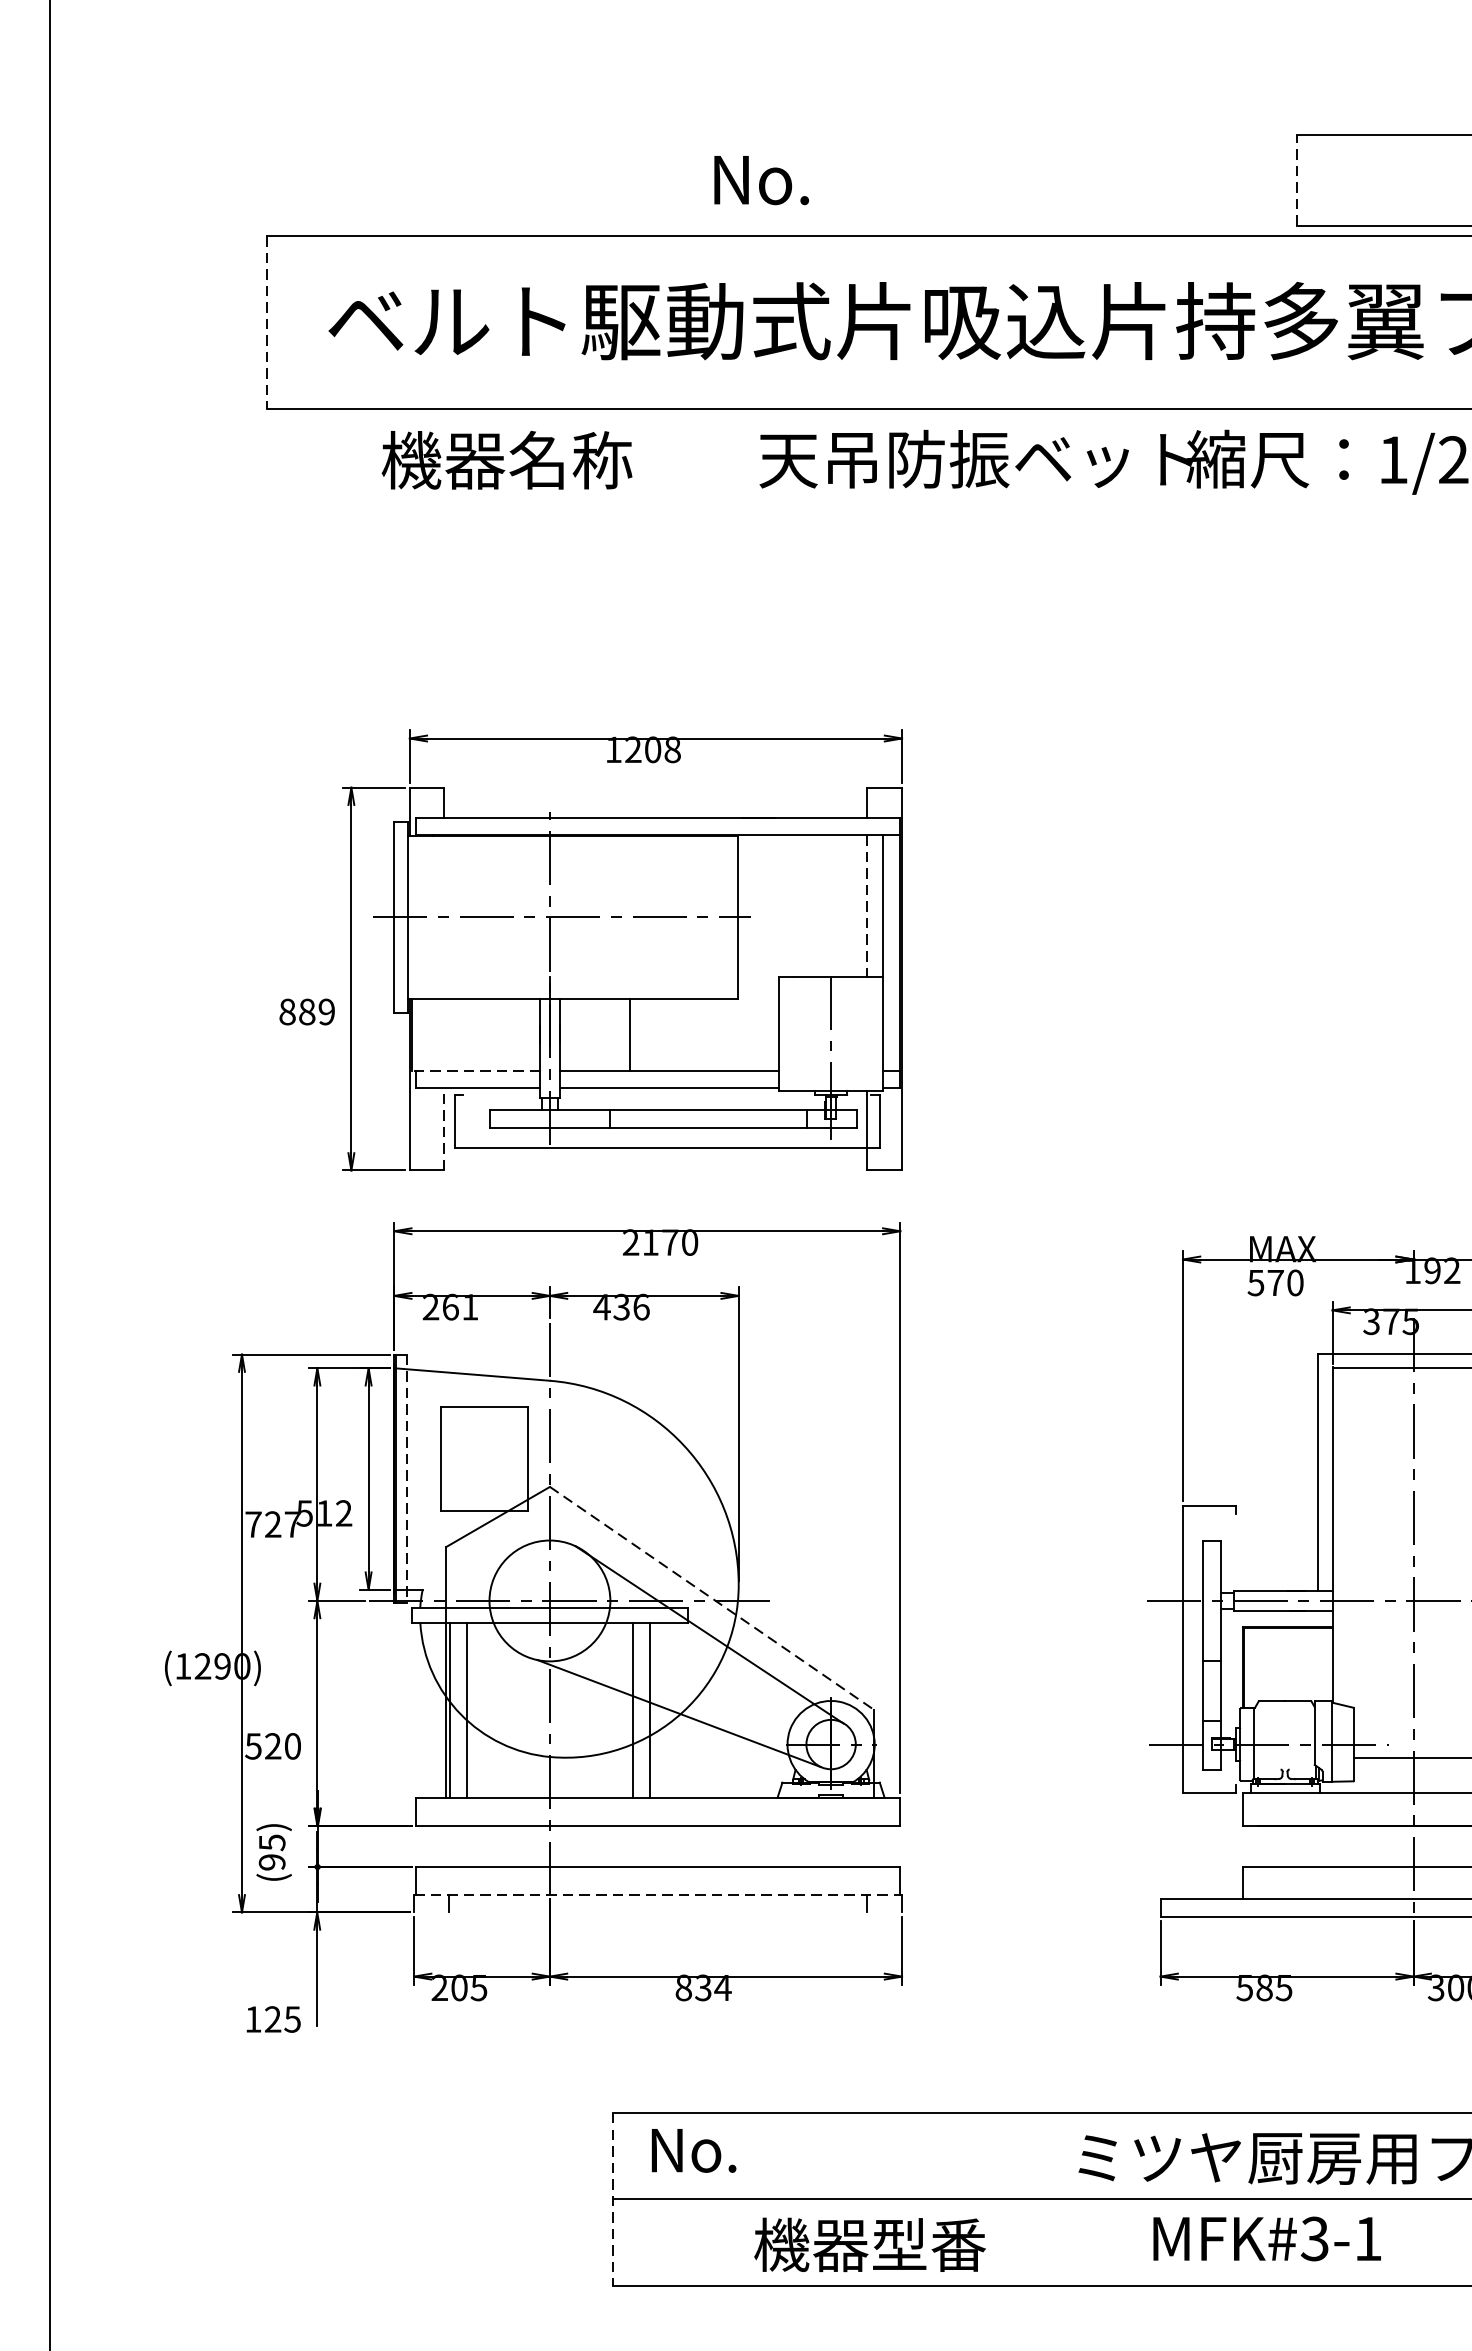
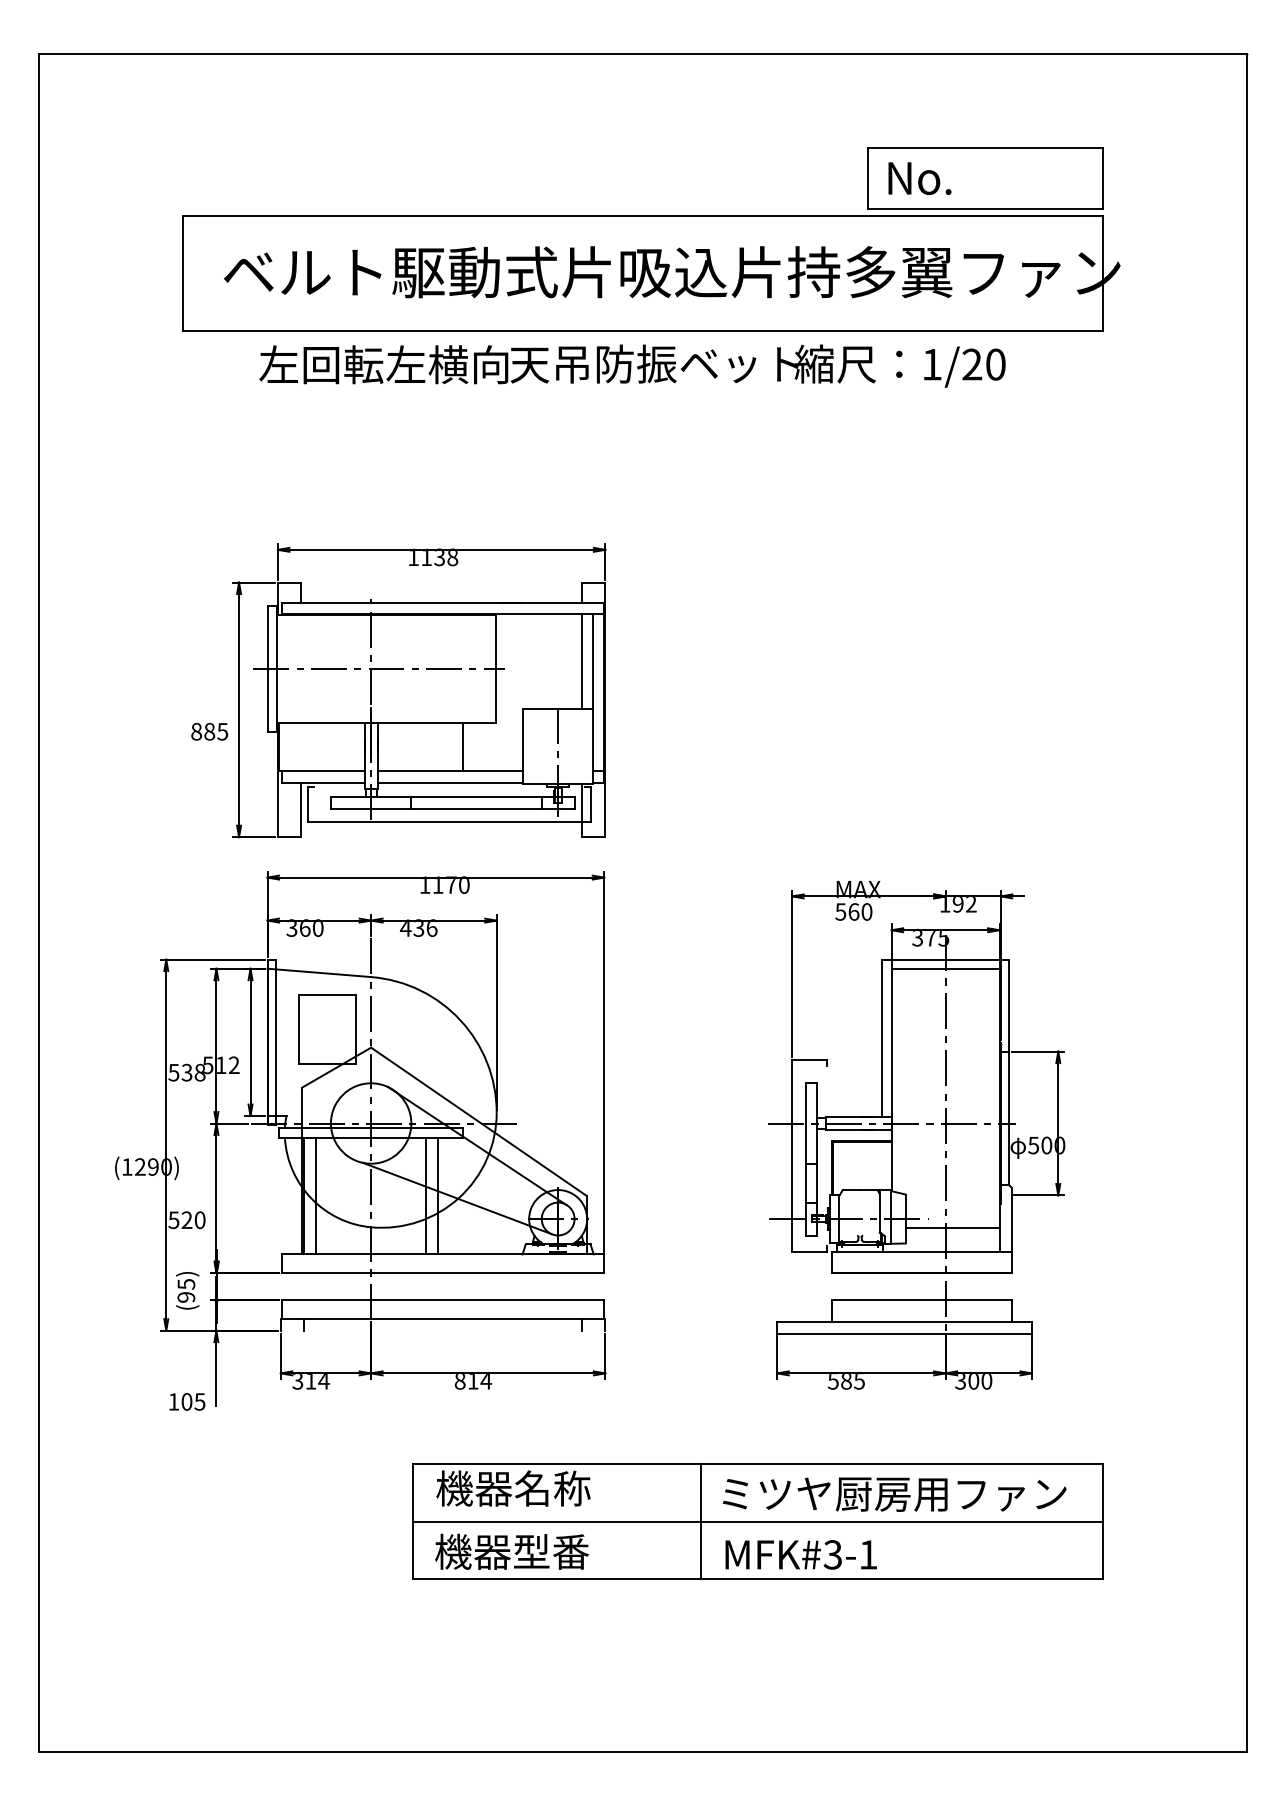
text: (760, 180) -> (919, 178), moved
line: (1296, 180) -> (867, 178), dashed -> solid
line: (266, 323) -> (182, 273), dashed -> solid
text: (568, 459) -> (383, 364), 機器名称 -> 左回転左横向
text: (643, 750) -> (433, 557), 1208 -> 1138
line: (867, 906) -> (582, 661), dashed -> solid
text: (326, 1011) -> (222, 731), 889 -> 885
line: (630, 1034) -> (463, 746), moved
line: (475, 1071) -> (321, 771), dashed -> solid
line: (443, 1128) -> (300, 809), dashed -> solid
text: (630, 1241) -> (424, 884), 2170 -> 1170
text: (1275, 1282) -> (853, 911), 570 -> 560
text: (449, 1306) -> (304, 927), 261 -> 360
line: (407, 1479) -> (276, 1042), dashed -> solid
text: (272, 1524) -> (186, 1072), 727 -> 538
line: (712, 1597) -> (479, 1121), dashed -> solid
line: (658, 1895) -> (443, 1319), dashed -> solid
text: (458, 1988) -> (310, 1381), 205 -> 314
text: (702, 1988) -> (472, 1381), 834 -> 814
text: (272, 2018) -> (186, 1401), 125 -> 105
text: (763, 2149) -> (513, 1488), No. -> 機器名称
line: (612, 2199) -> (412, 1521), dashed -> solid
line: (1045, 2199) -> (700, 1521), added
text: (1266, 2238) -> (800, 1554), moved
text: (870, 2244) -> (512, 1551), moved

